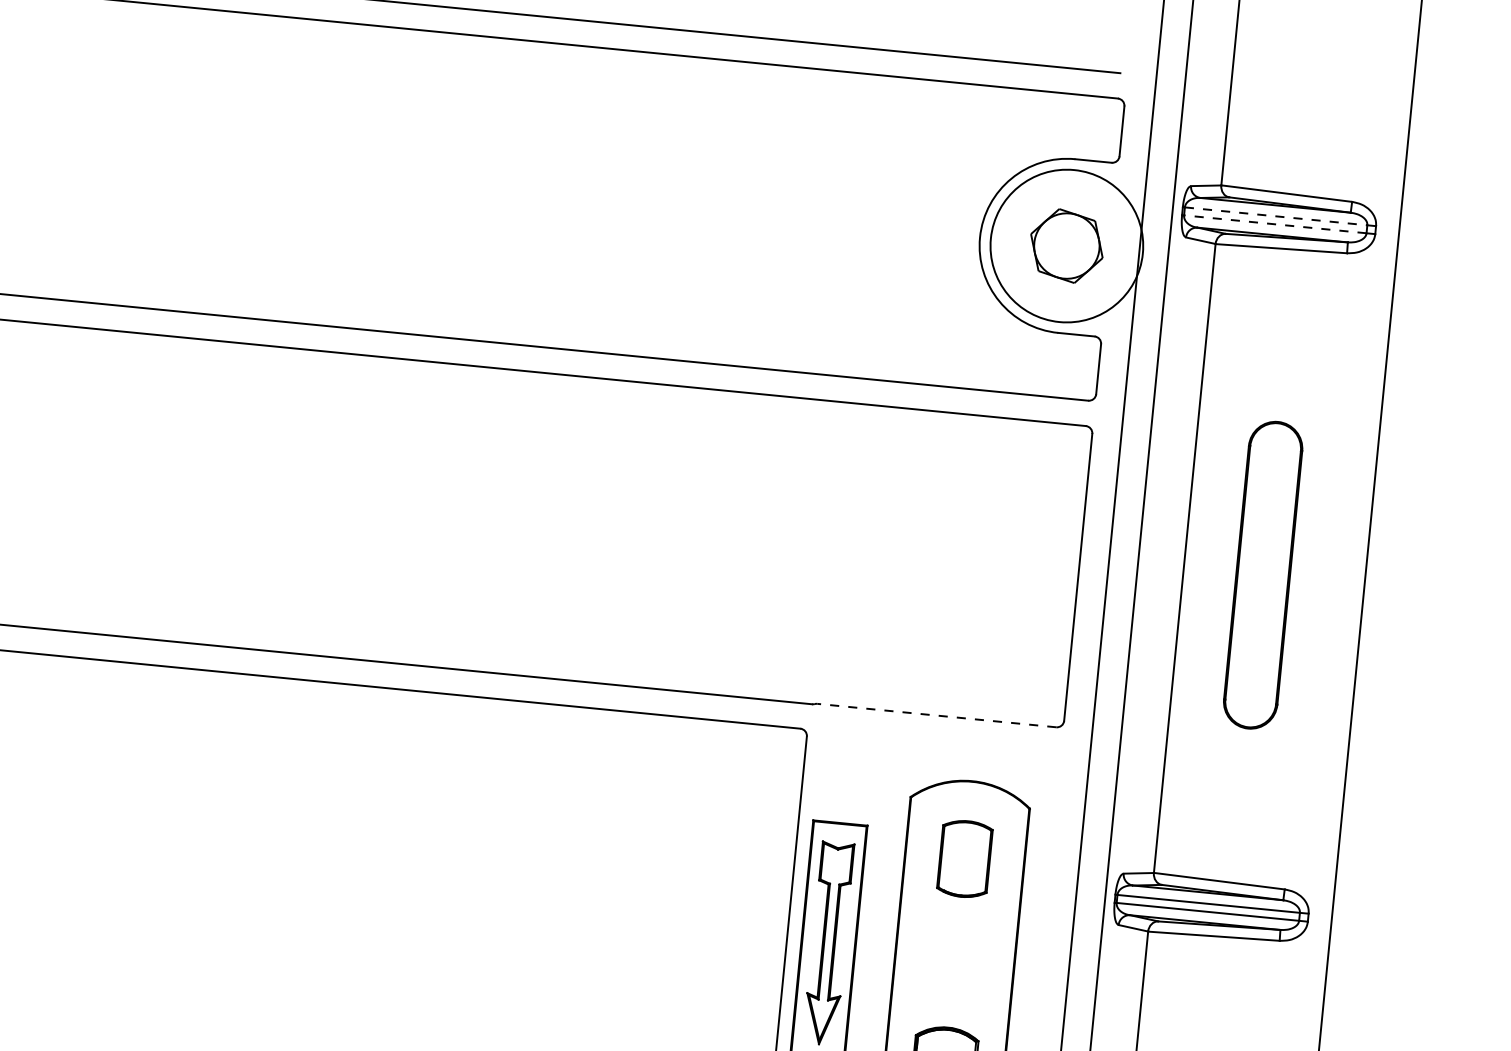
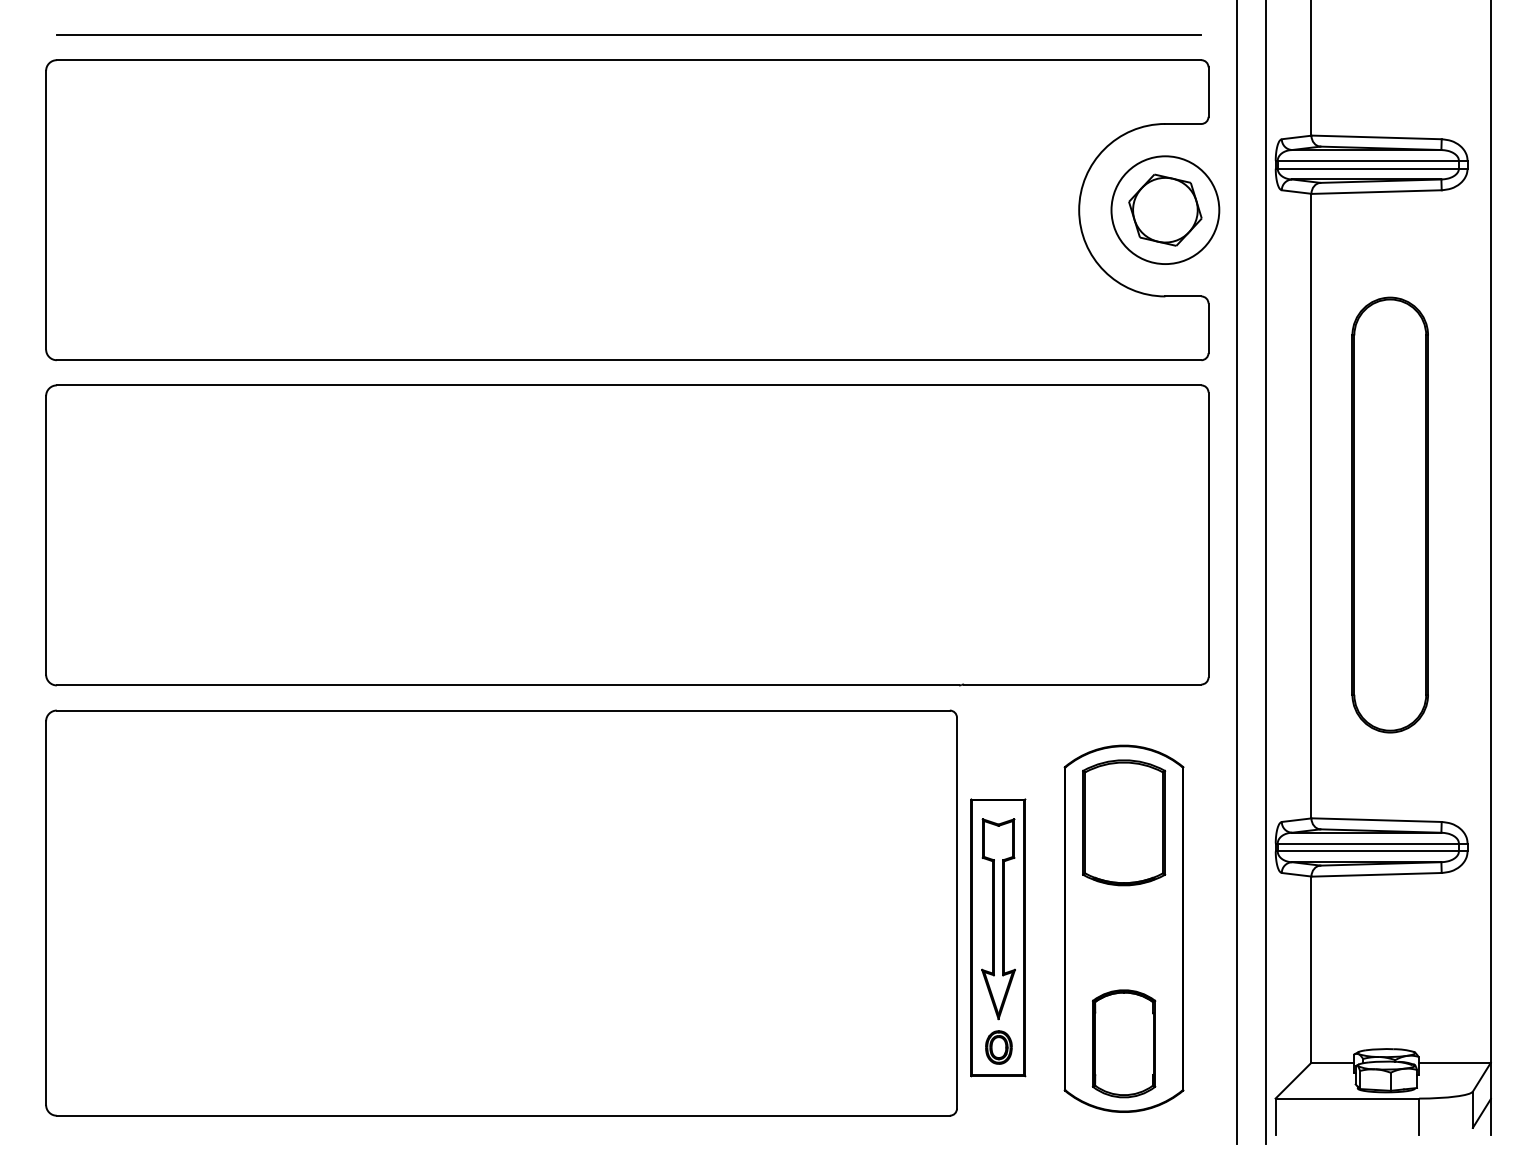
line: (1276, 216) -> (1368, 160), dashed -> solid
line: (1275, 224) -> (1368, 168), dashed -> solid
circle: (1066, 246) -> (1165, 210), size x0.71
part: (1262, 574) -> (1389, 514), size x1.43
line: (936, 715) -> (1082, 684), dashed -> solid
part: (965, 858) -> (1124, 822), size x1.67

